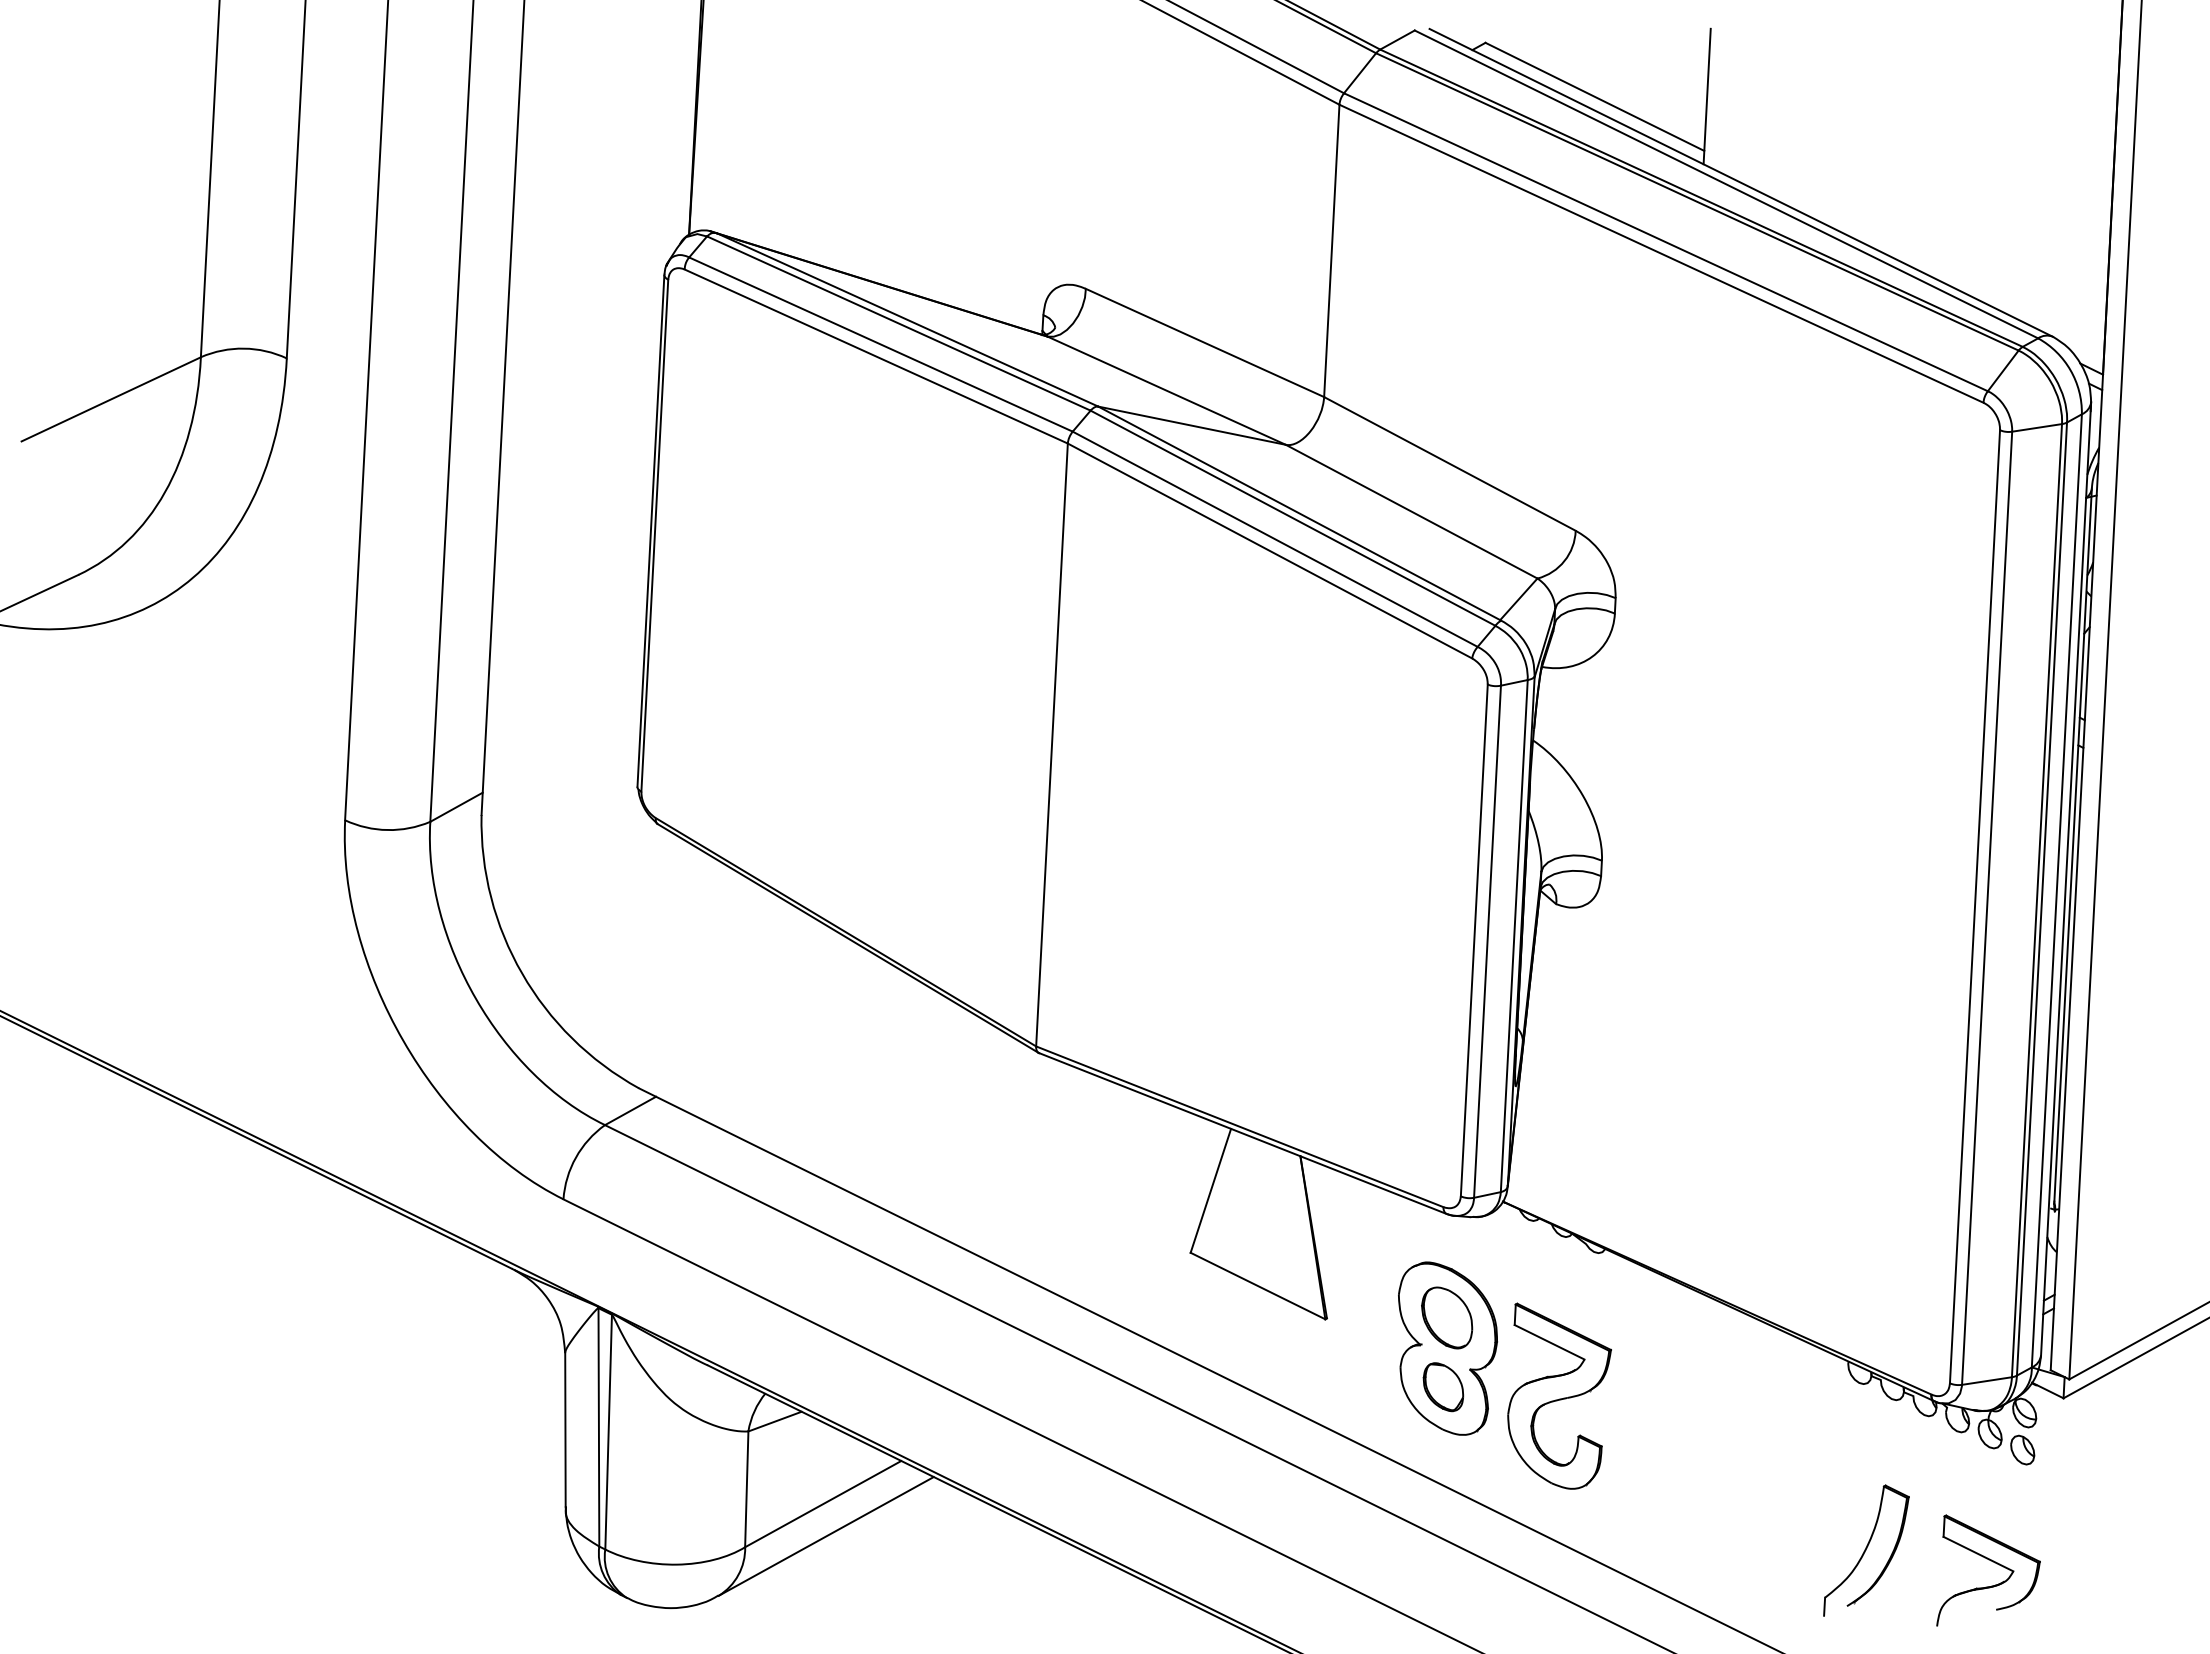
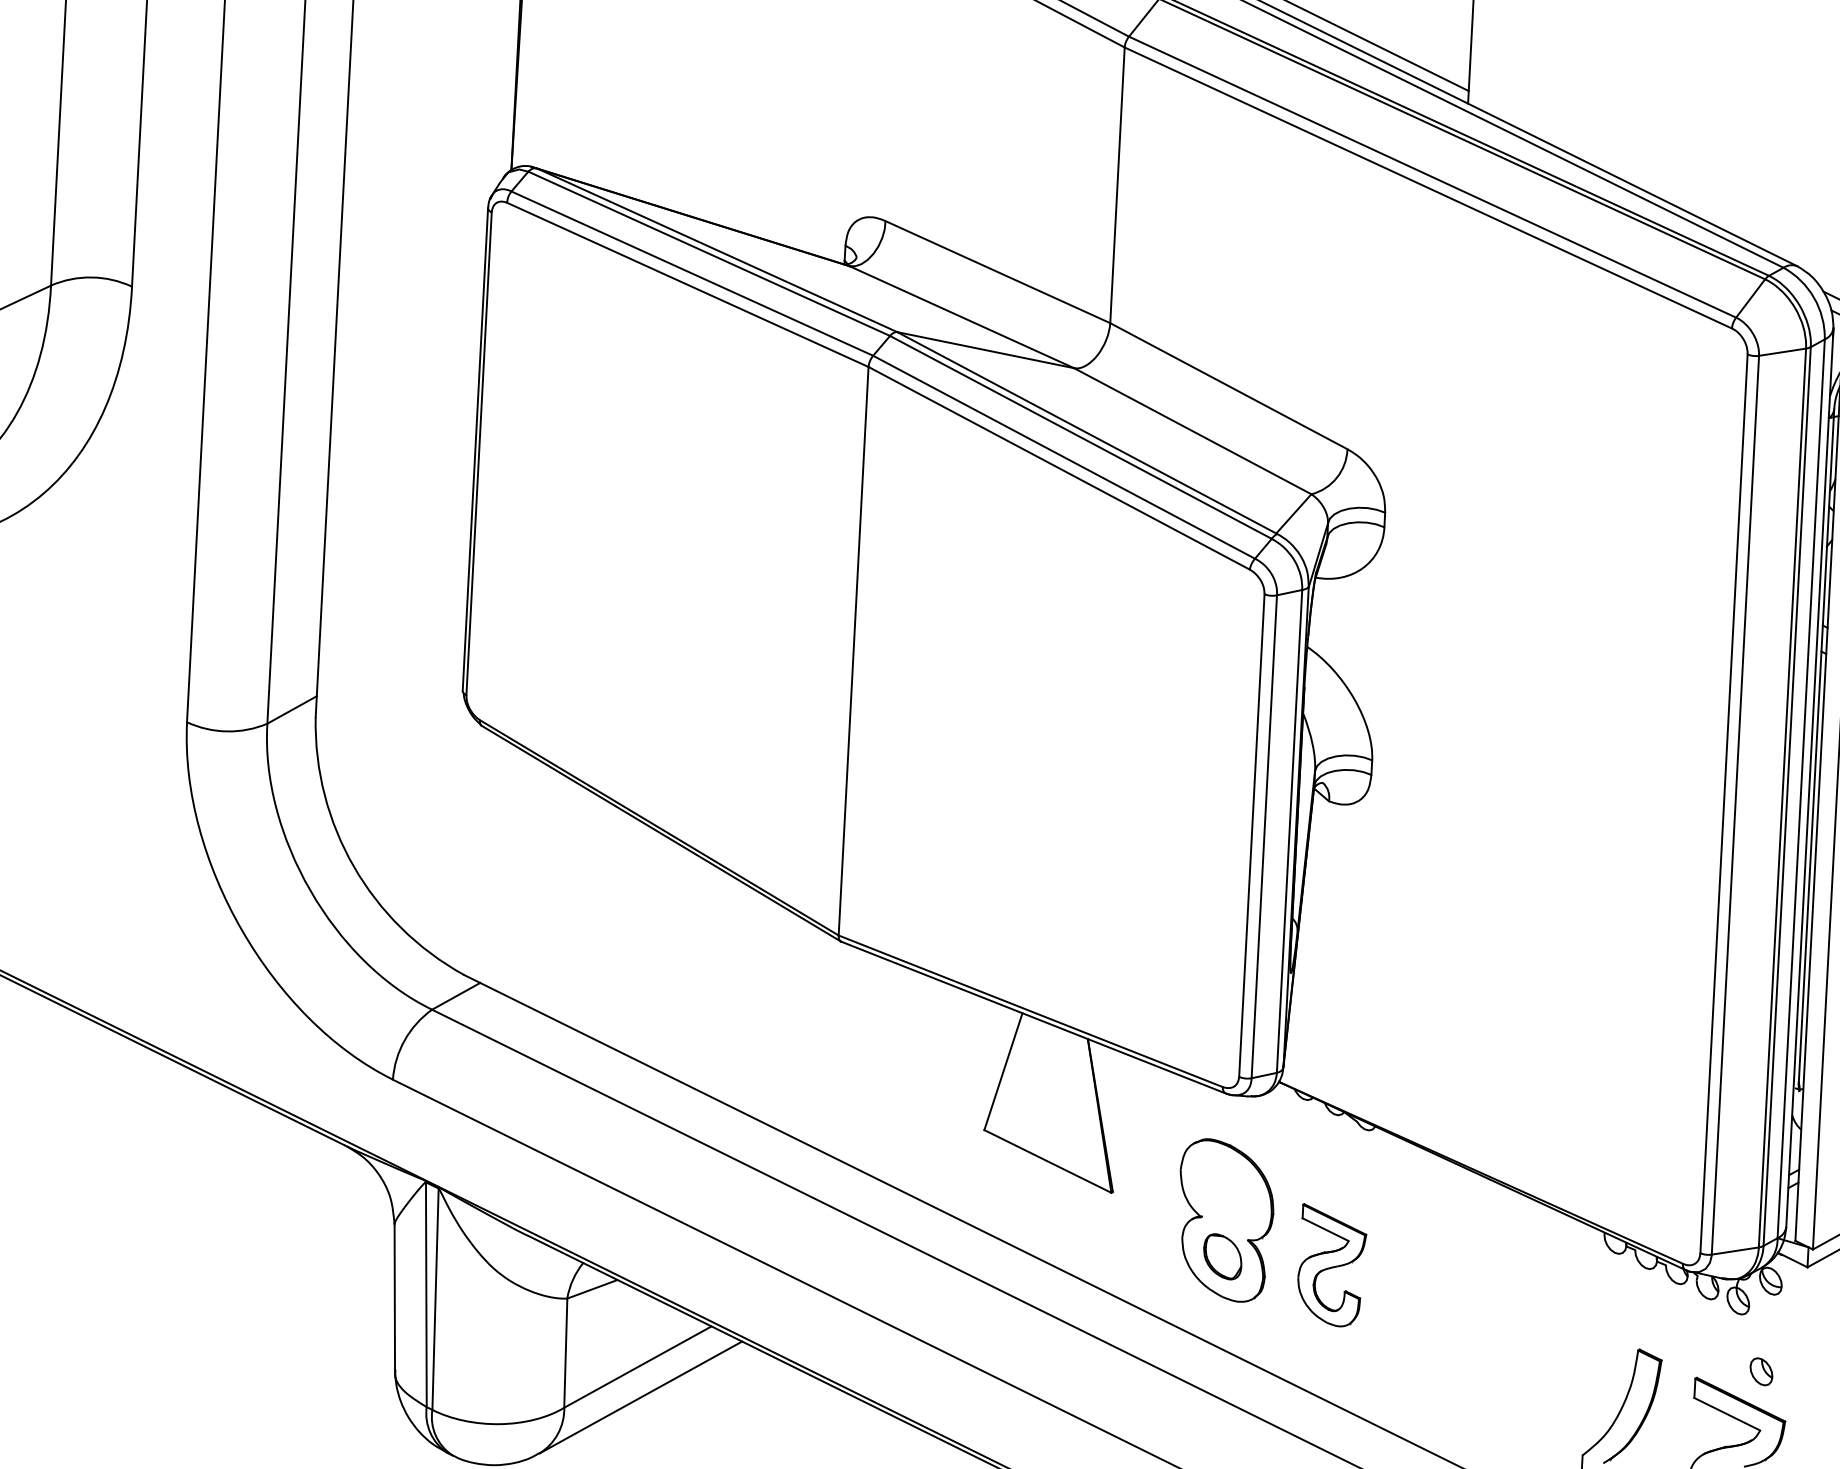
part: (1447, 1317) -> (1226, 1191), removed
part: (1559, 1395) -> (1332, 1264), size x0.7
part: (2022, 1449) -> (1761, 1371), moved

